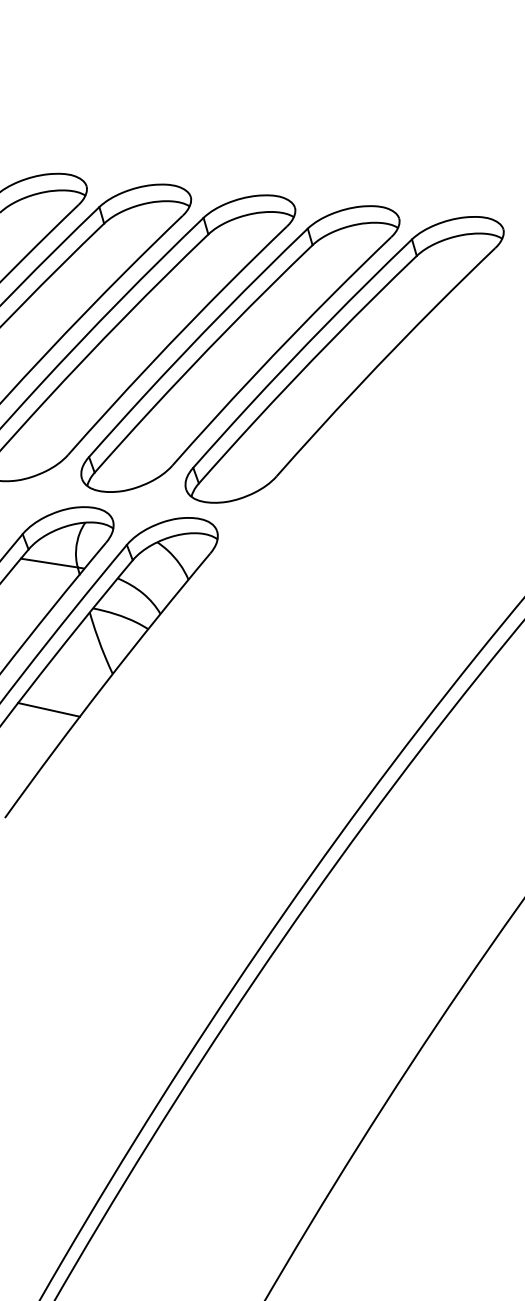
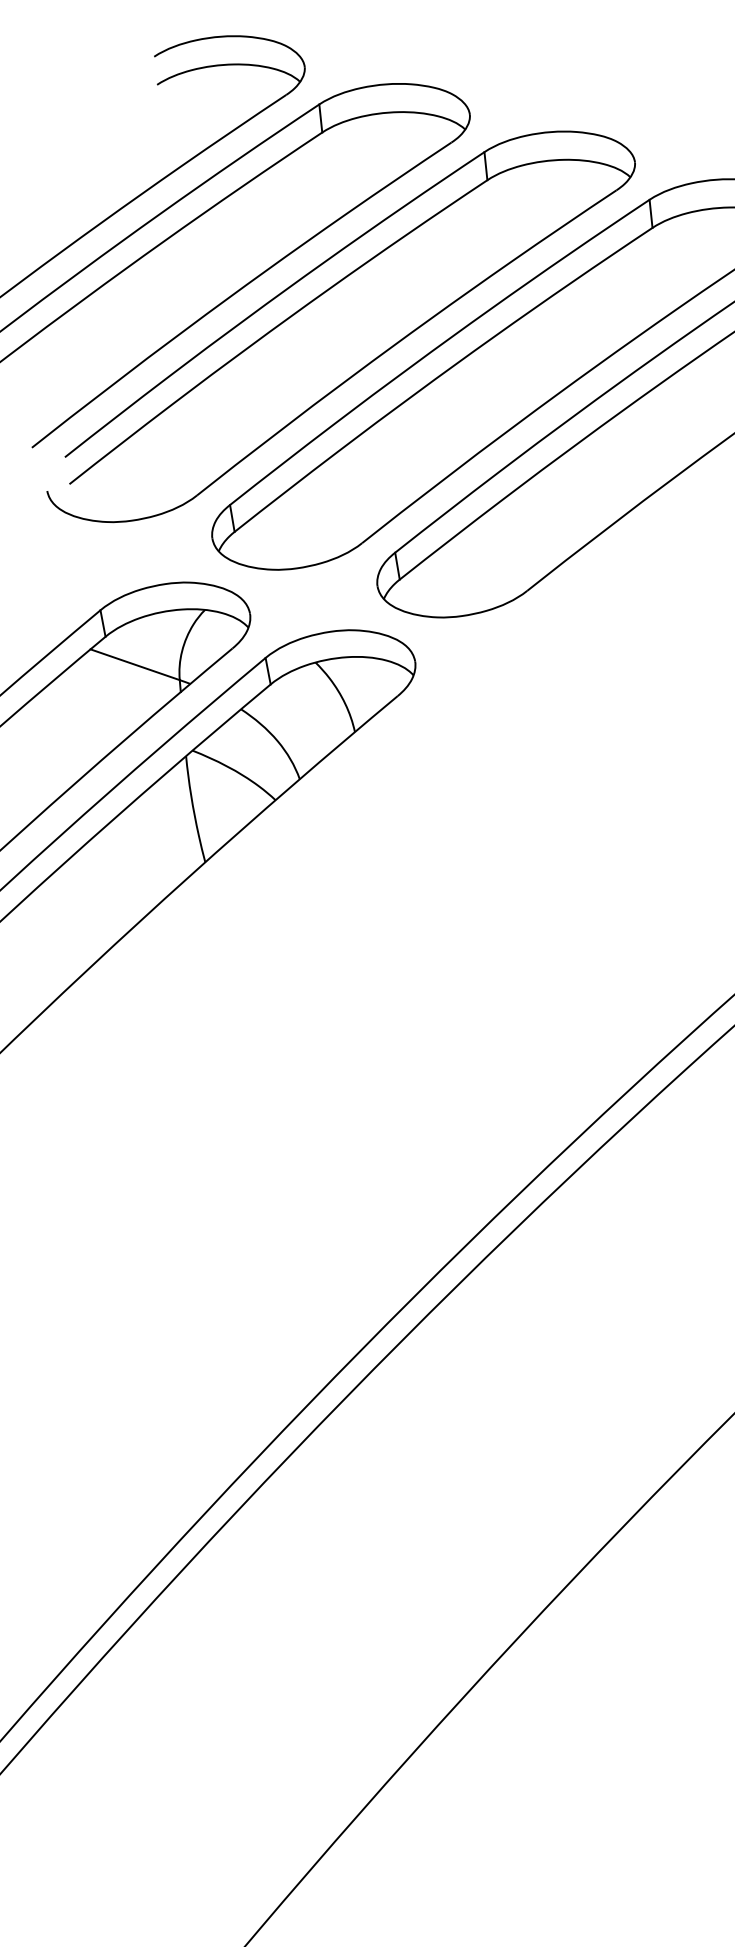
line: (48, 709) -> (91, 900), removed

